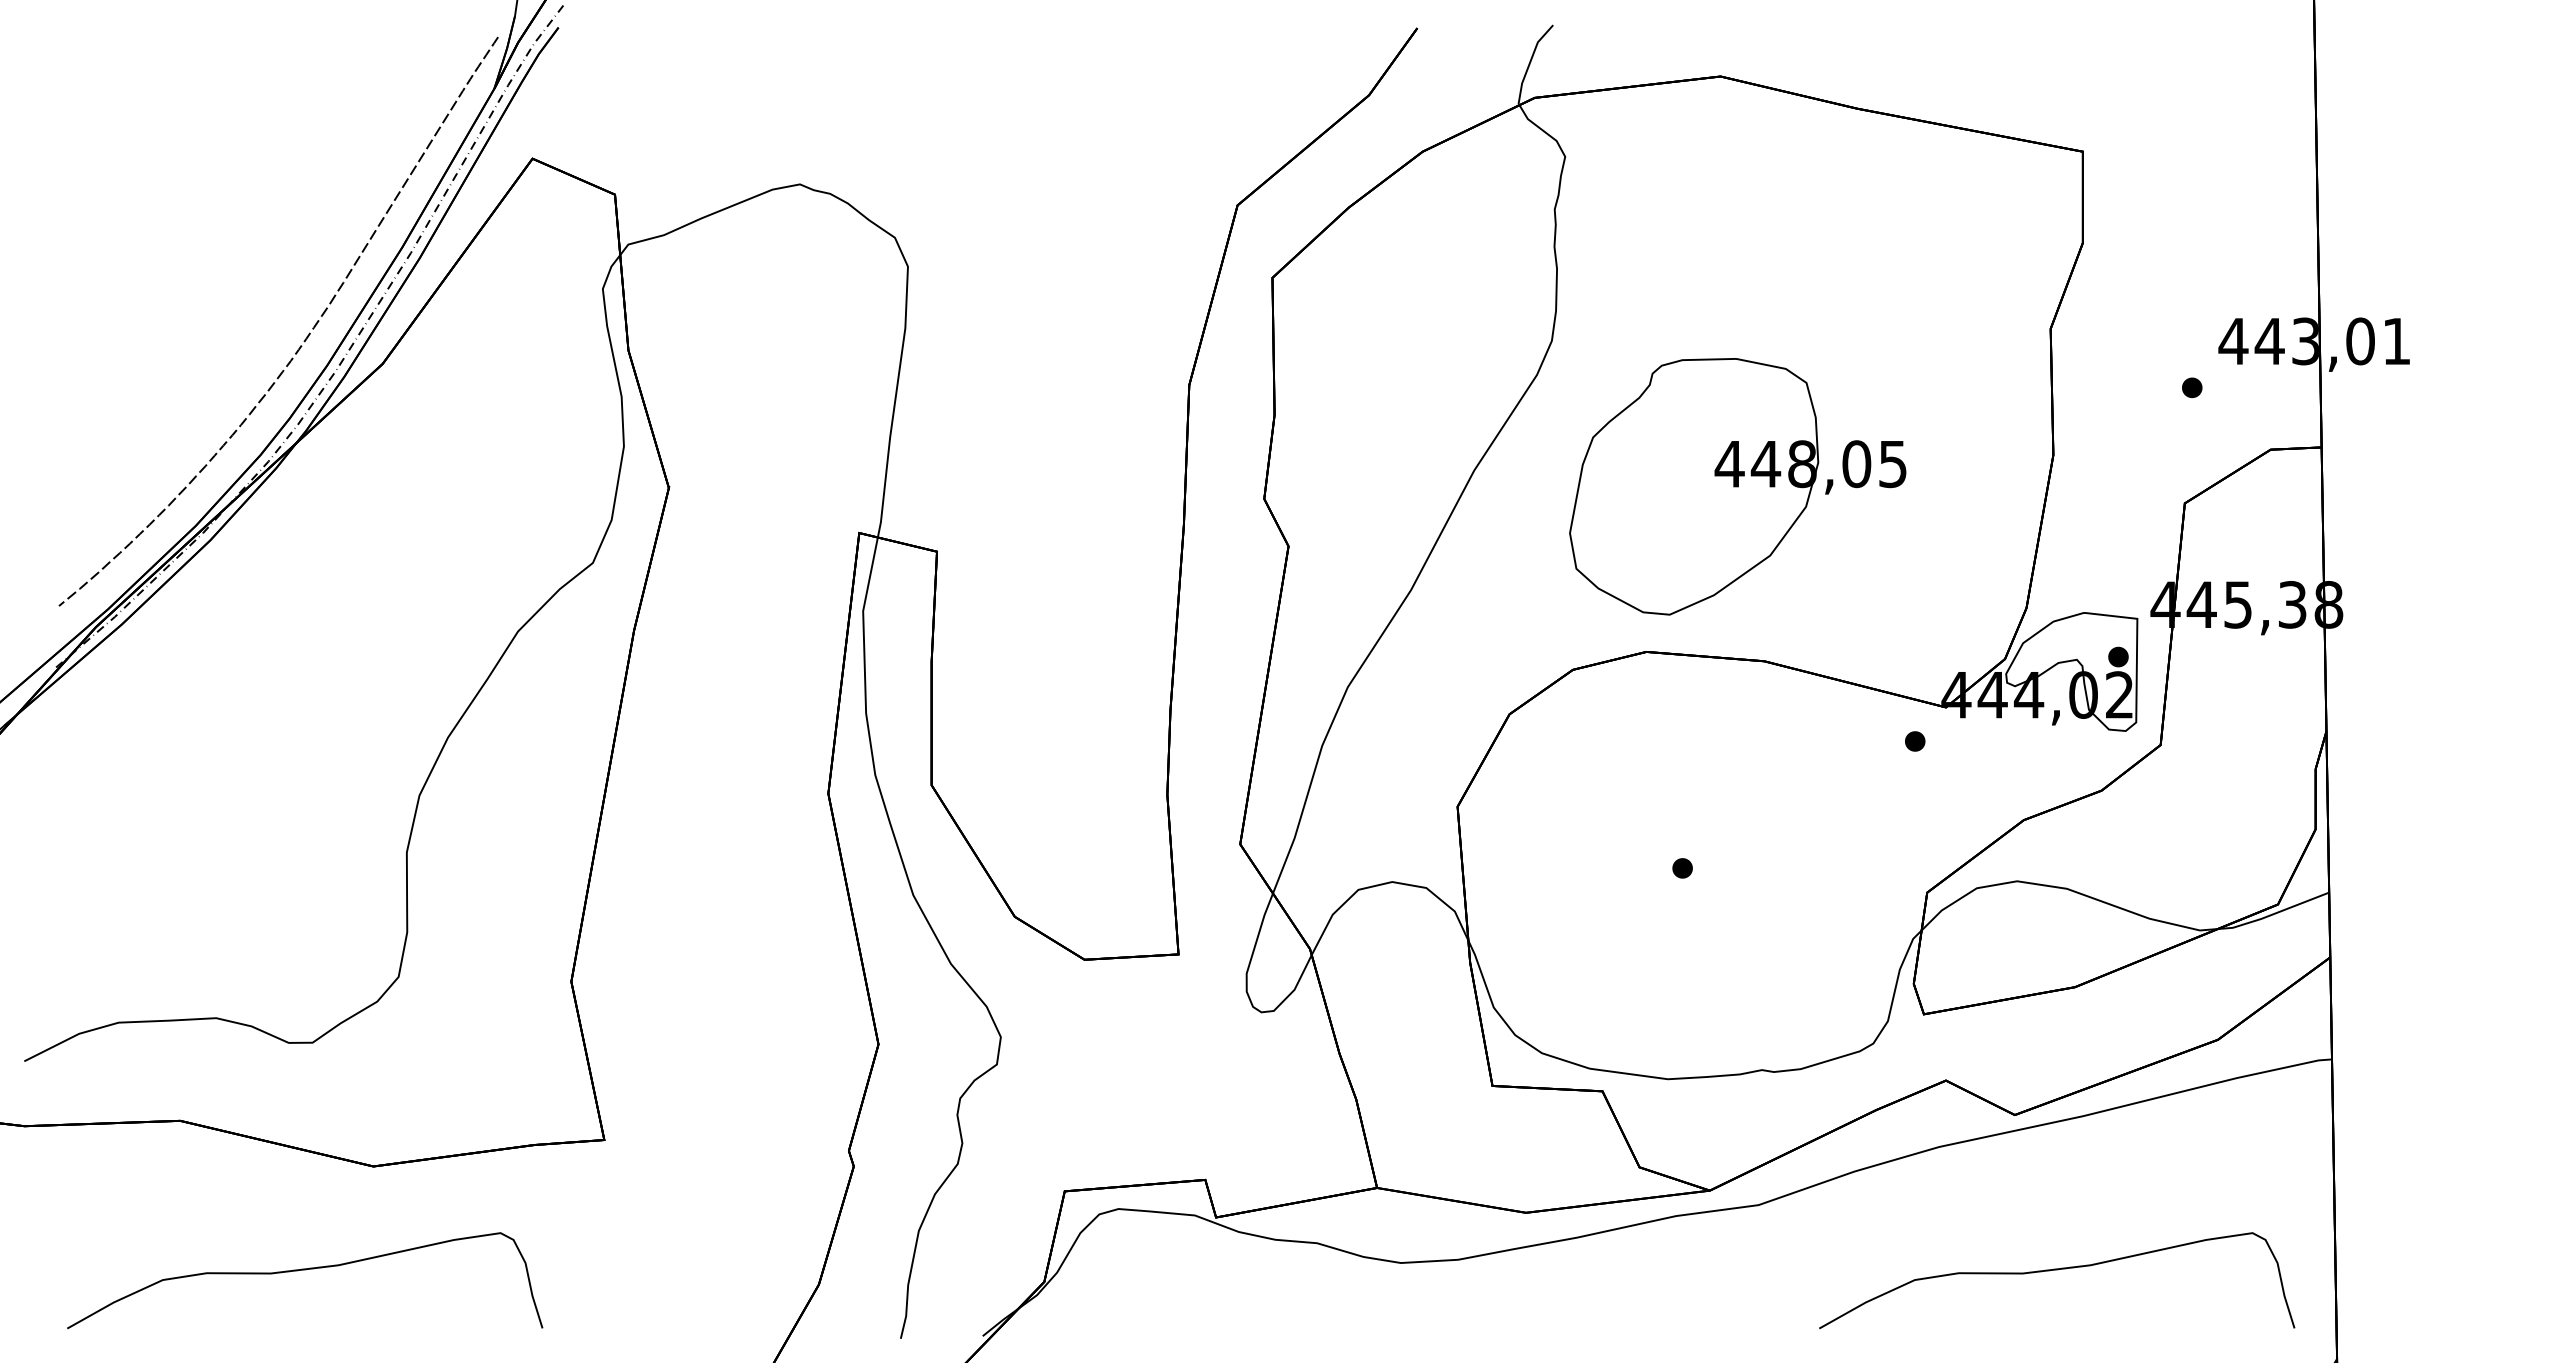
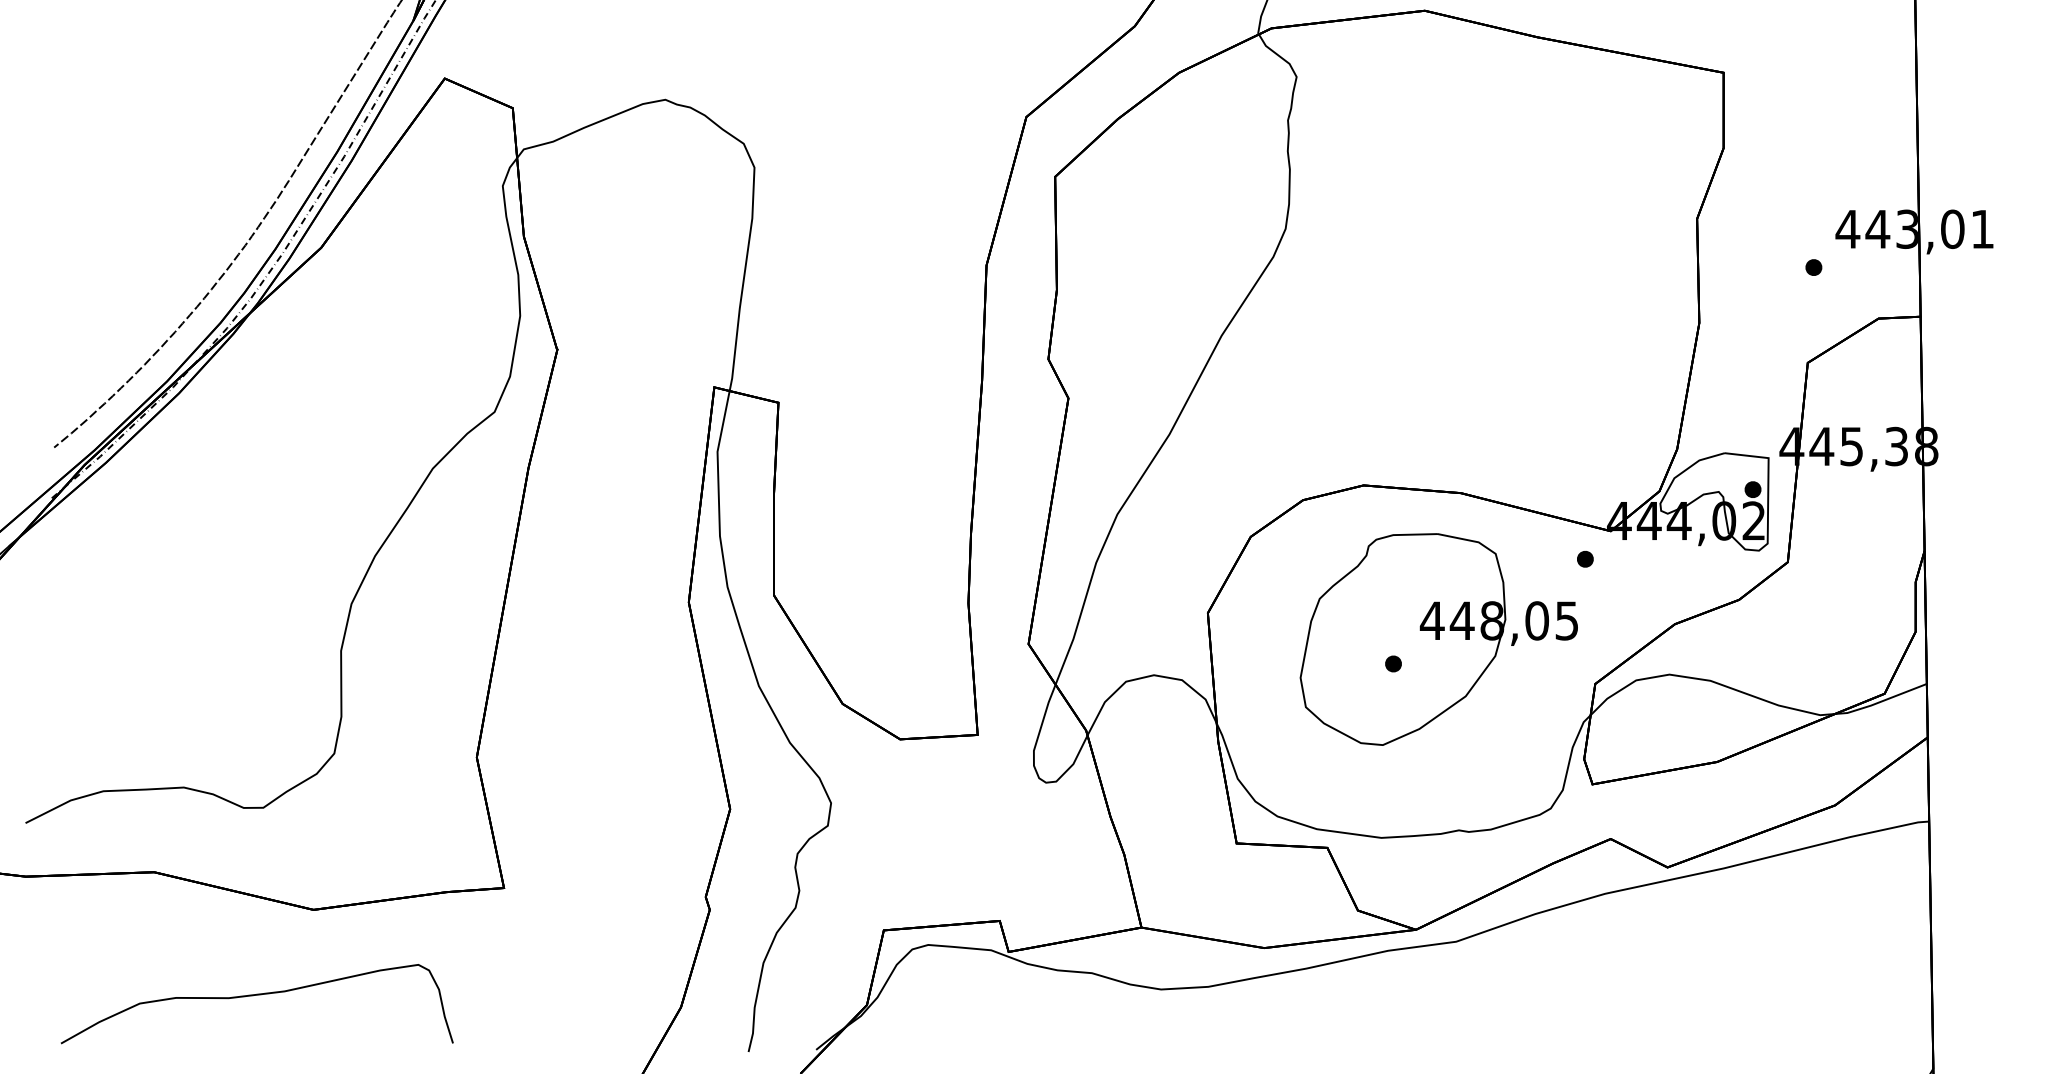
part: (1737, 486) -> (1438, 639), moved
curve: (2057, 1270) -> (1702, 995), removed

